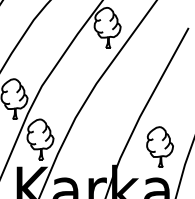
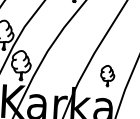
part: (159, 146) -> (107, 75), size x0.7

